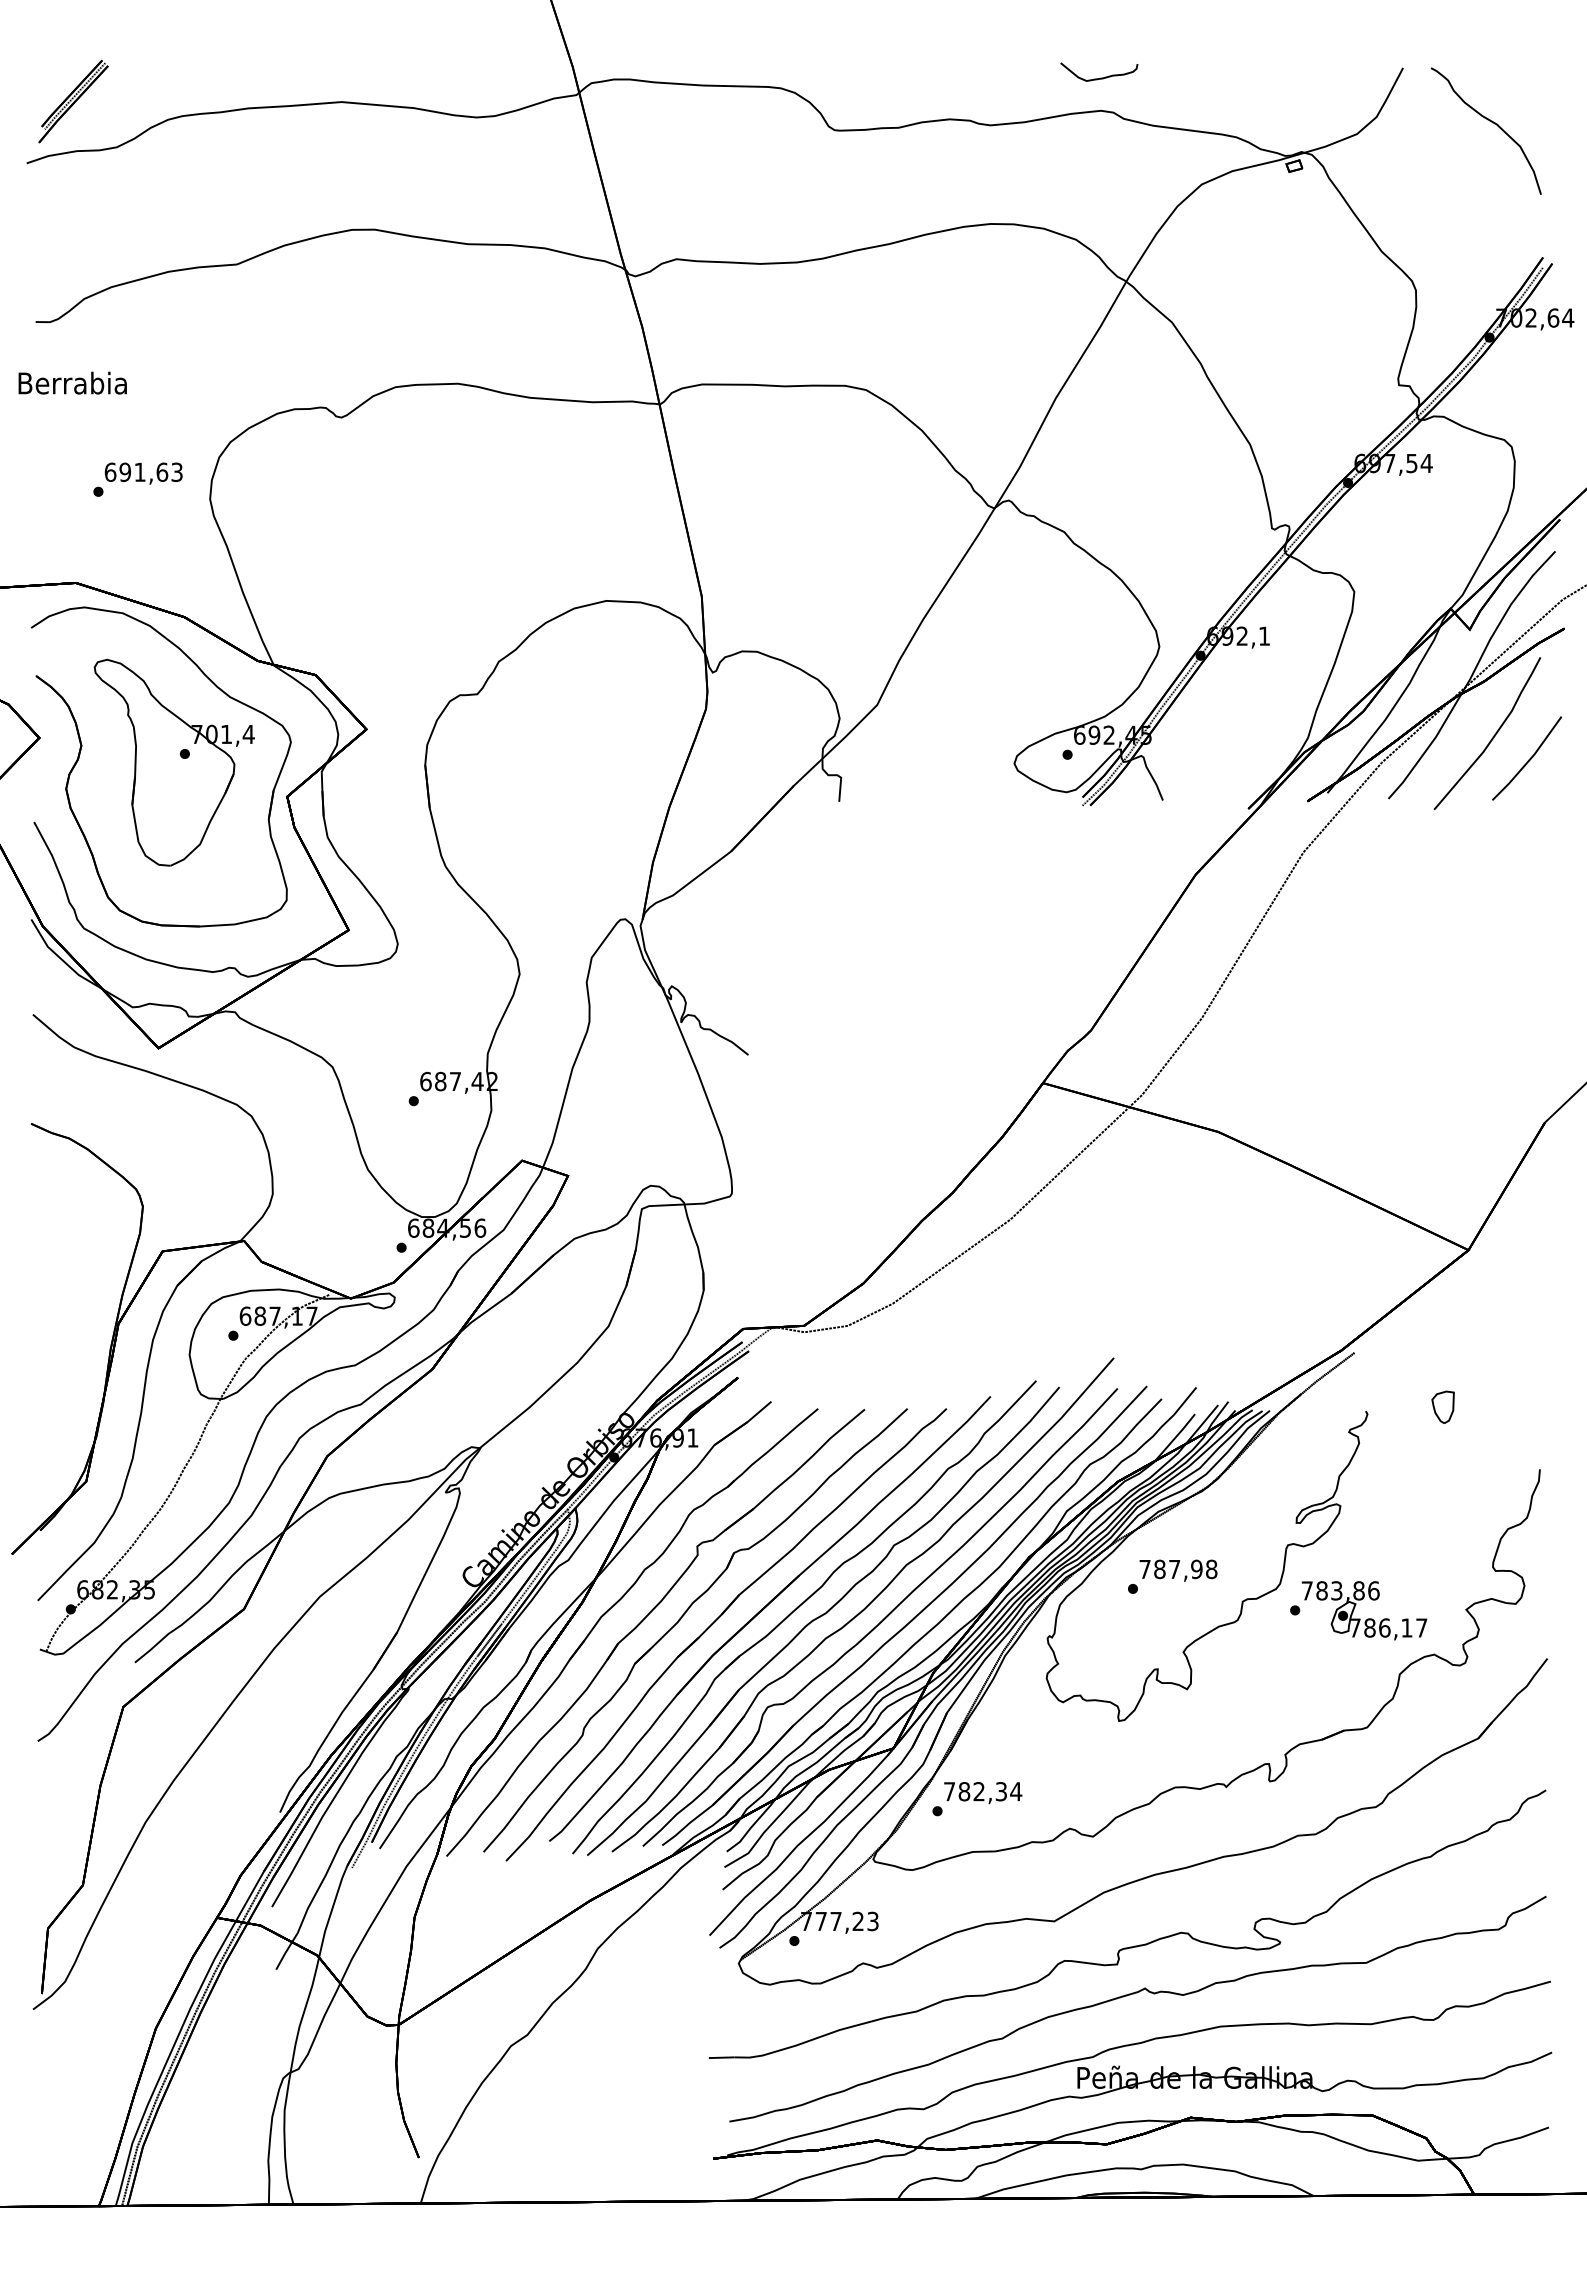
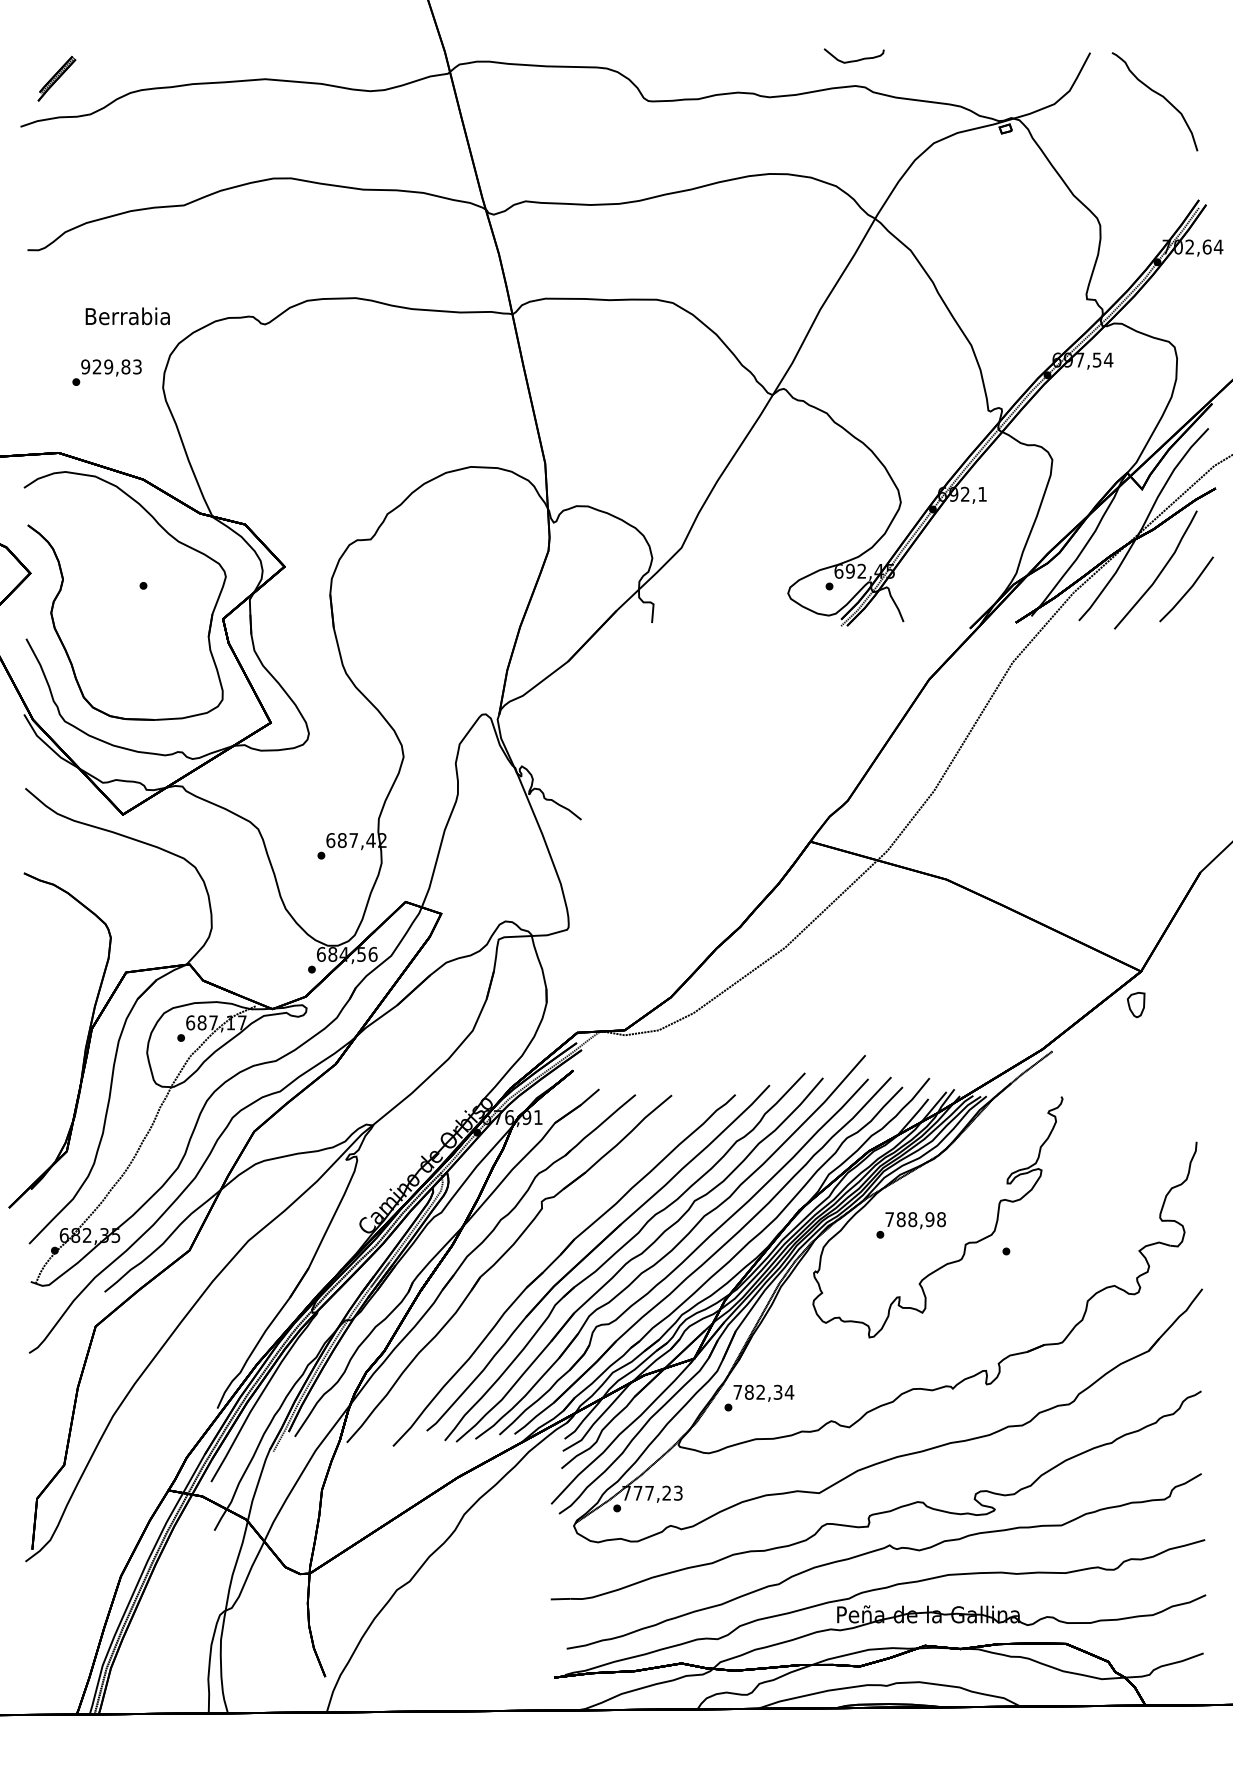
part: (73, 101) -> (56, 78), size x0.7
text: (72, 382) -> (127, 315), moved
text: (136, 471) -> (105, 366), 691,63 -> 929,83
part: (173, 762) -> (134, 592), removed
part: (1442, 1406) -> (1135, 1004), moved
text: (1174, 1569) -> (912, 1219), 787,98 -> 788,98
part: (1367, 1618) -> (1062, 1257), removed
part: (681, 1619) -> (529, 1258), removed

